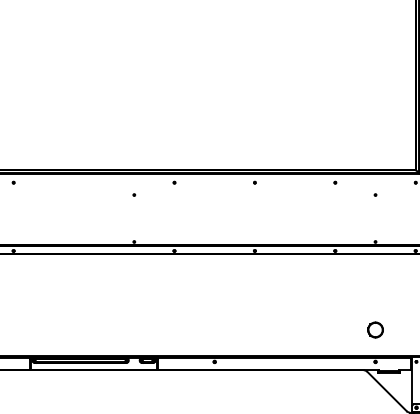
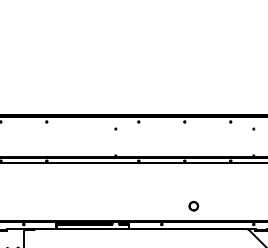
part: (374, 330) -> (193, 206), moved

